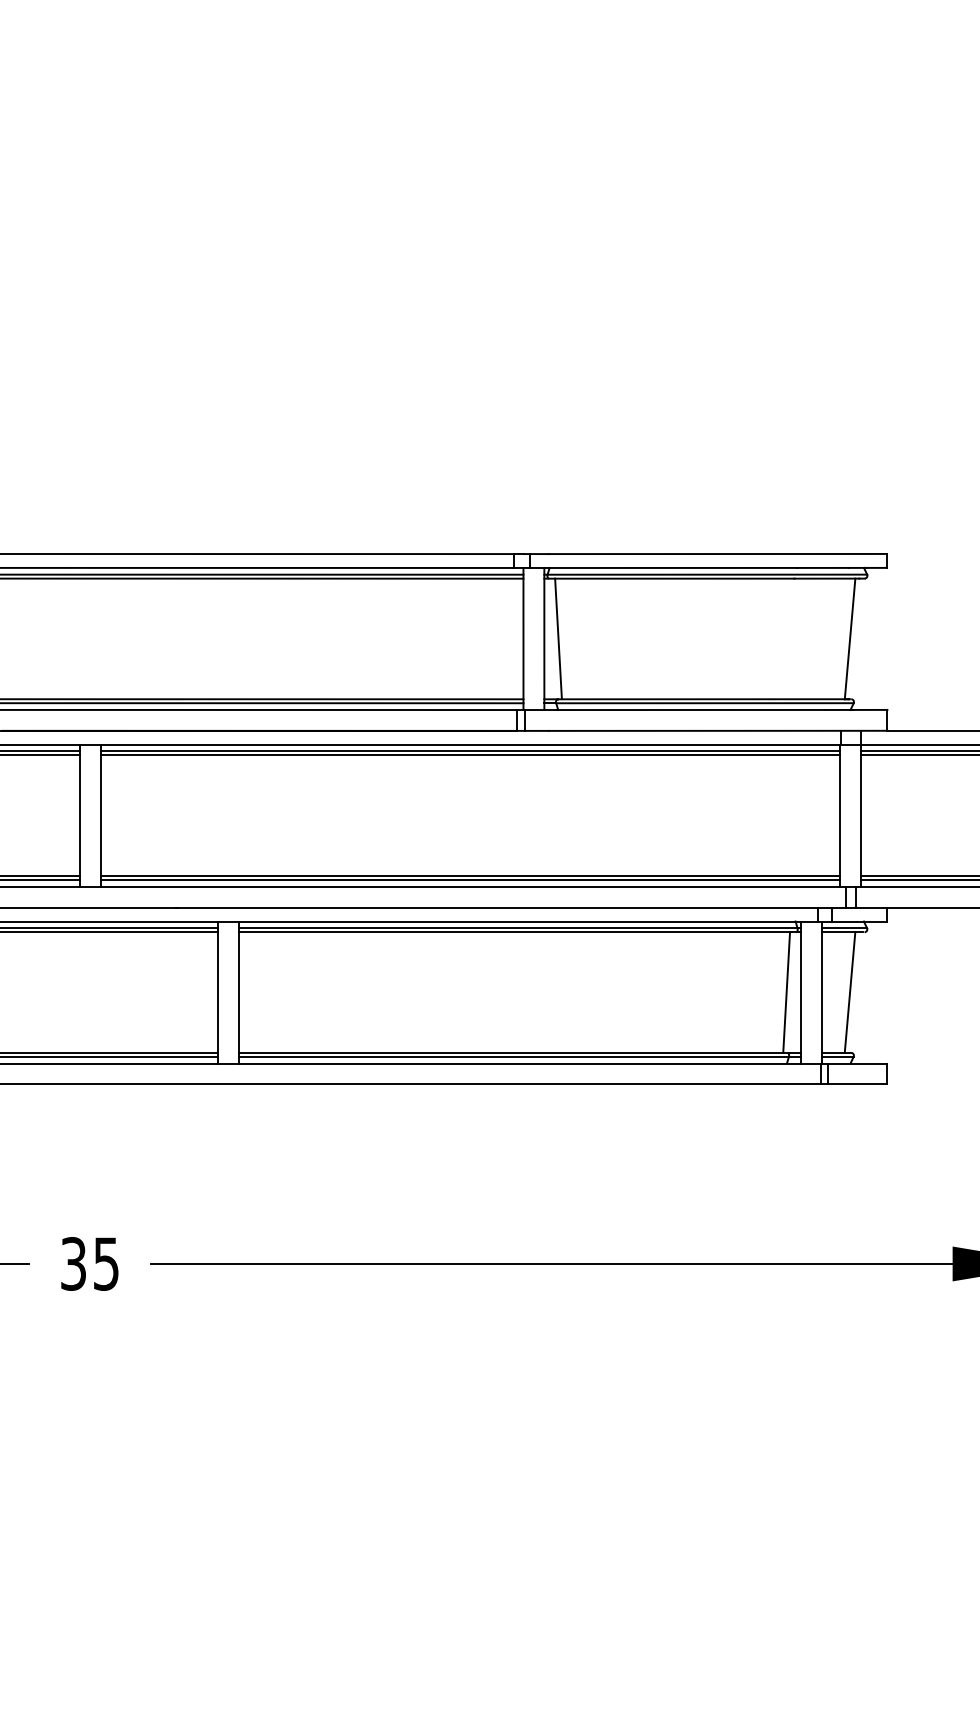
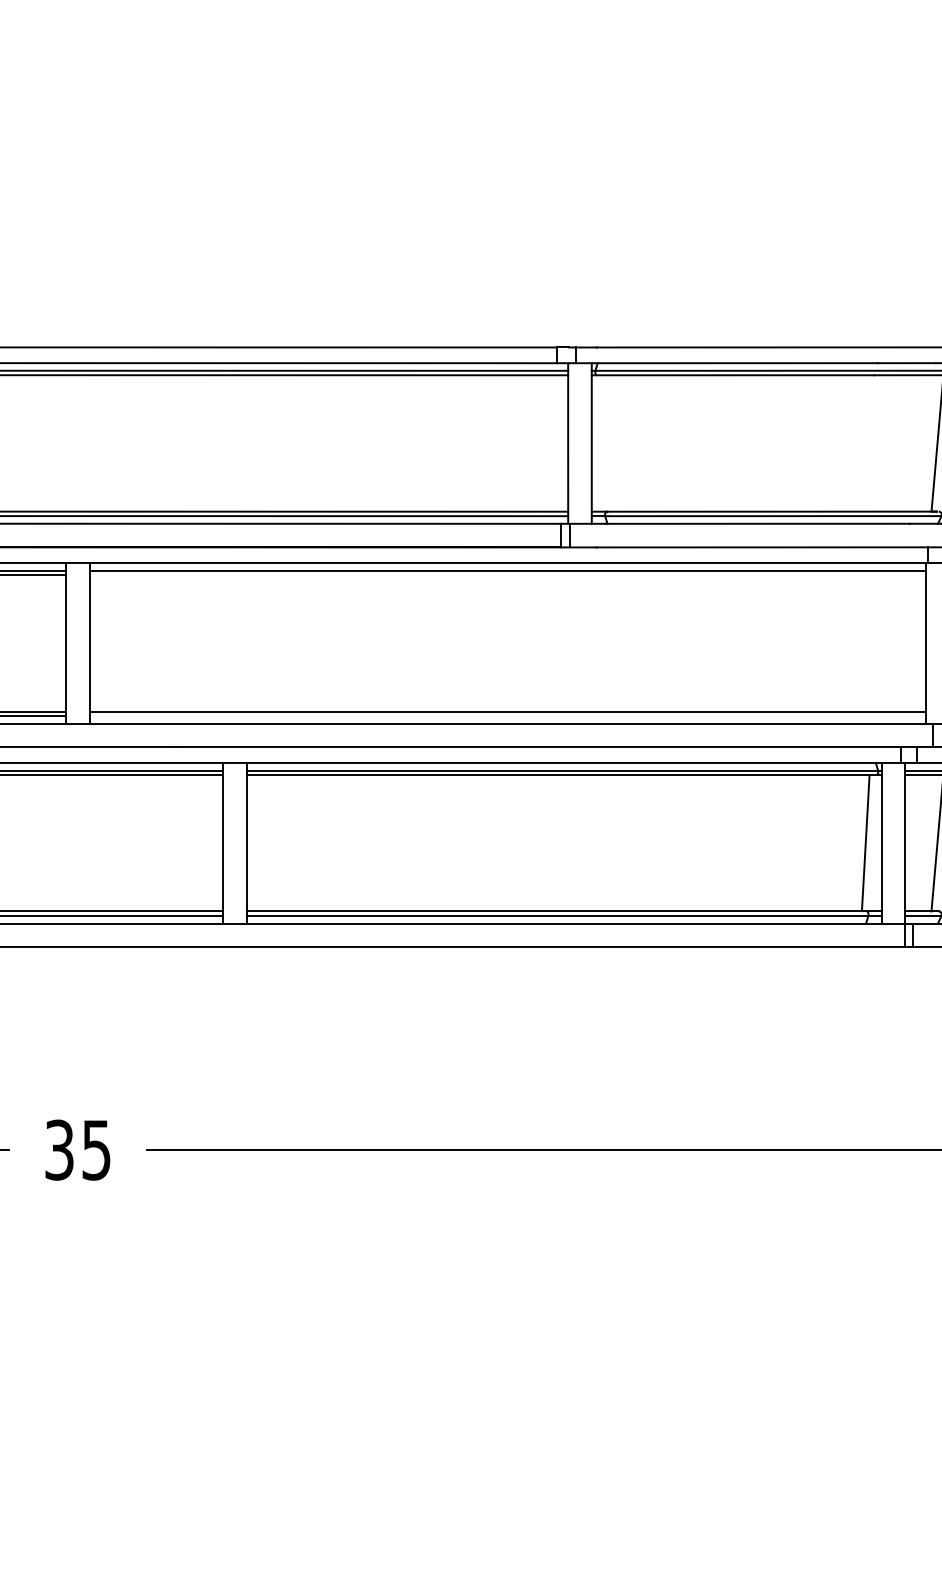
line: (558, 638) -> (607, 442), removed
line: (469, 755) -> (507, 575), removed
line: (469, 879) -> (507, 715), removed

